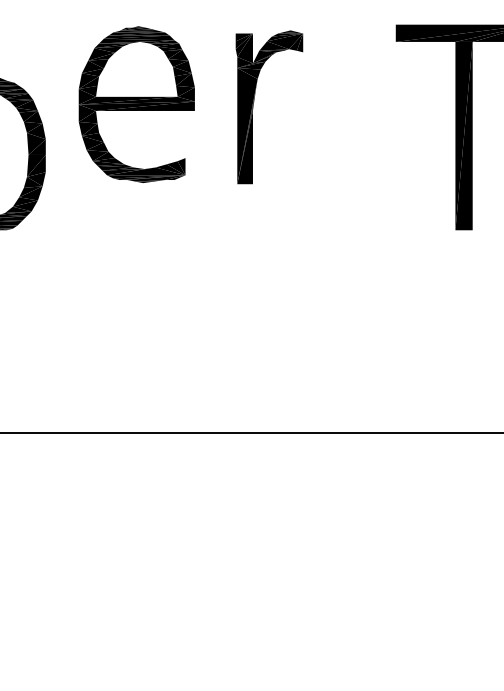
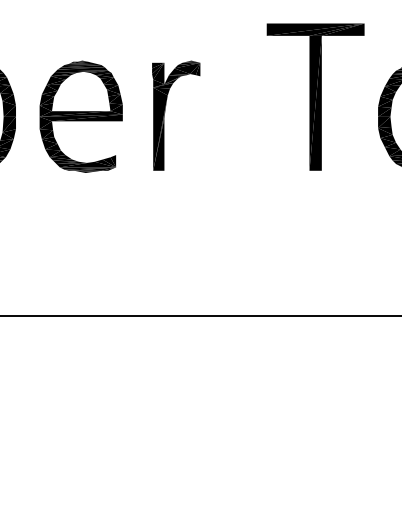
part: (254, 102) -> (165, 112), moved
part: (135, 104) -> (80, 116), moved

